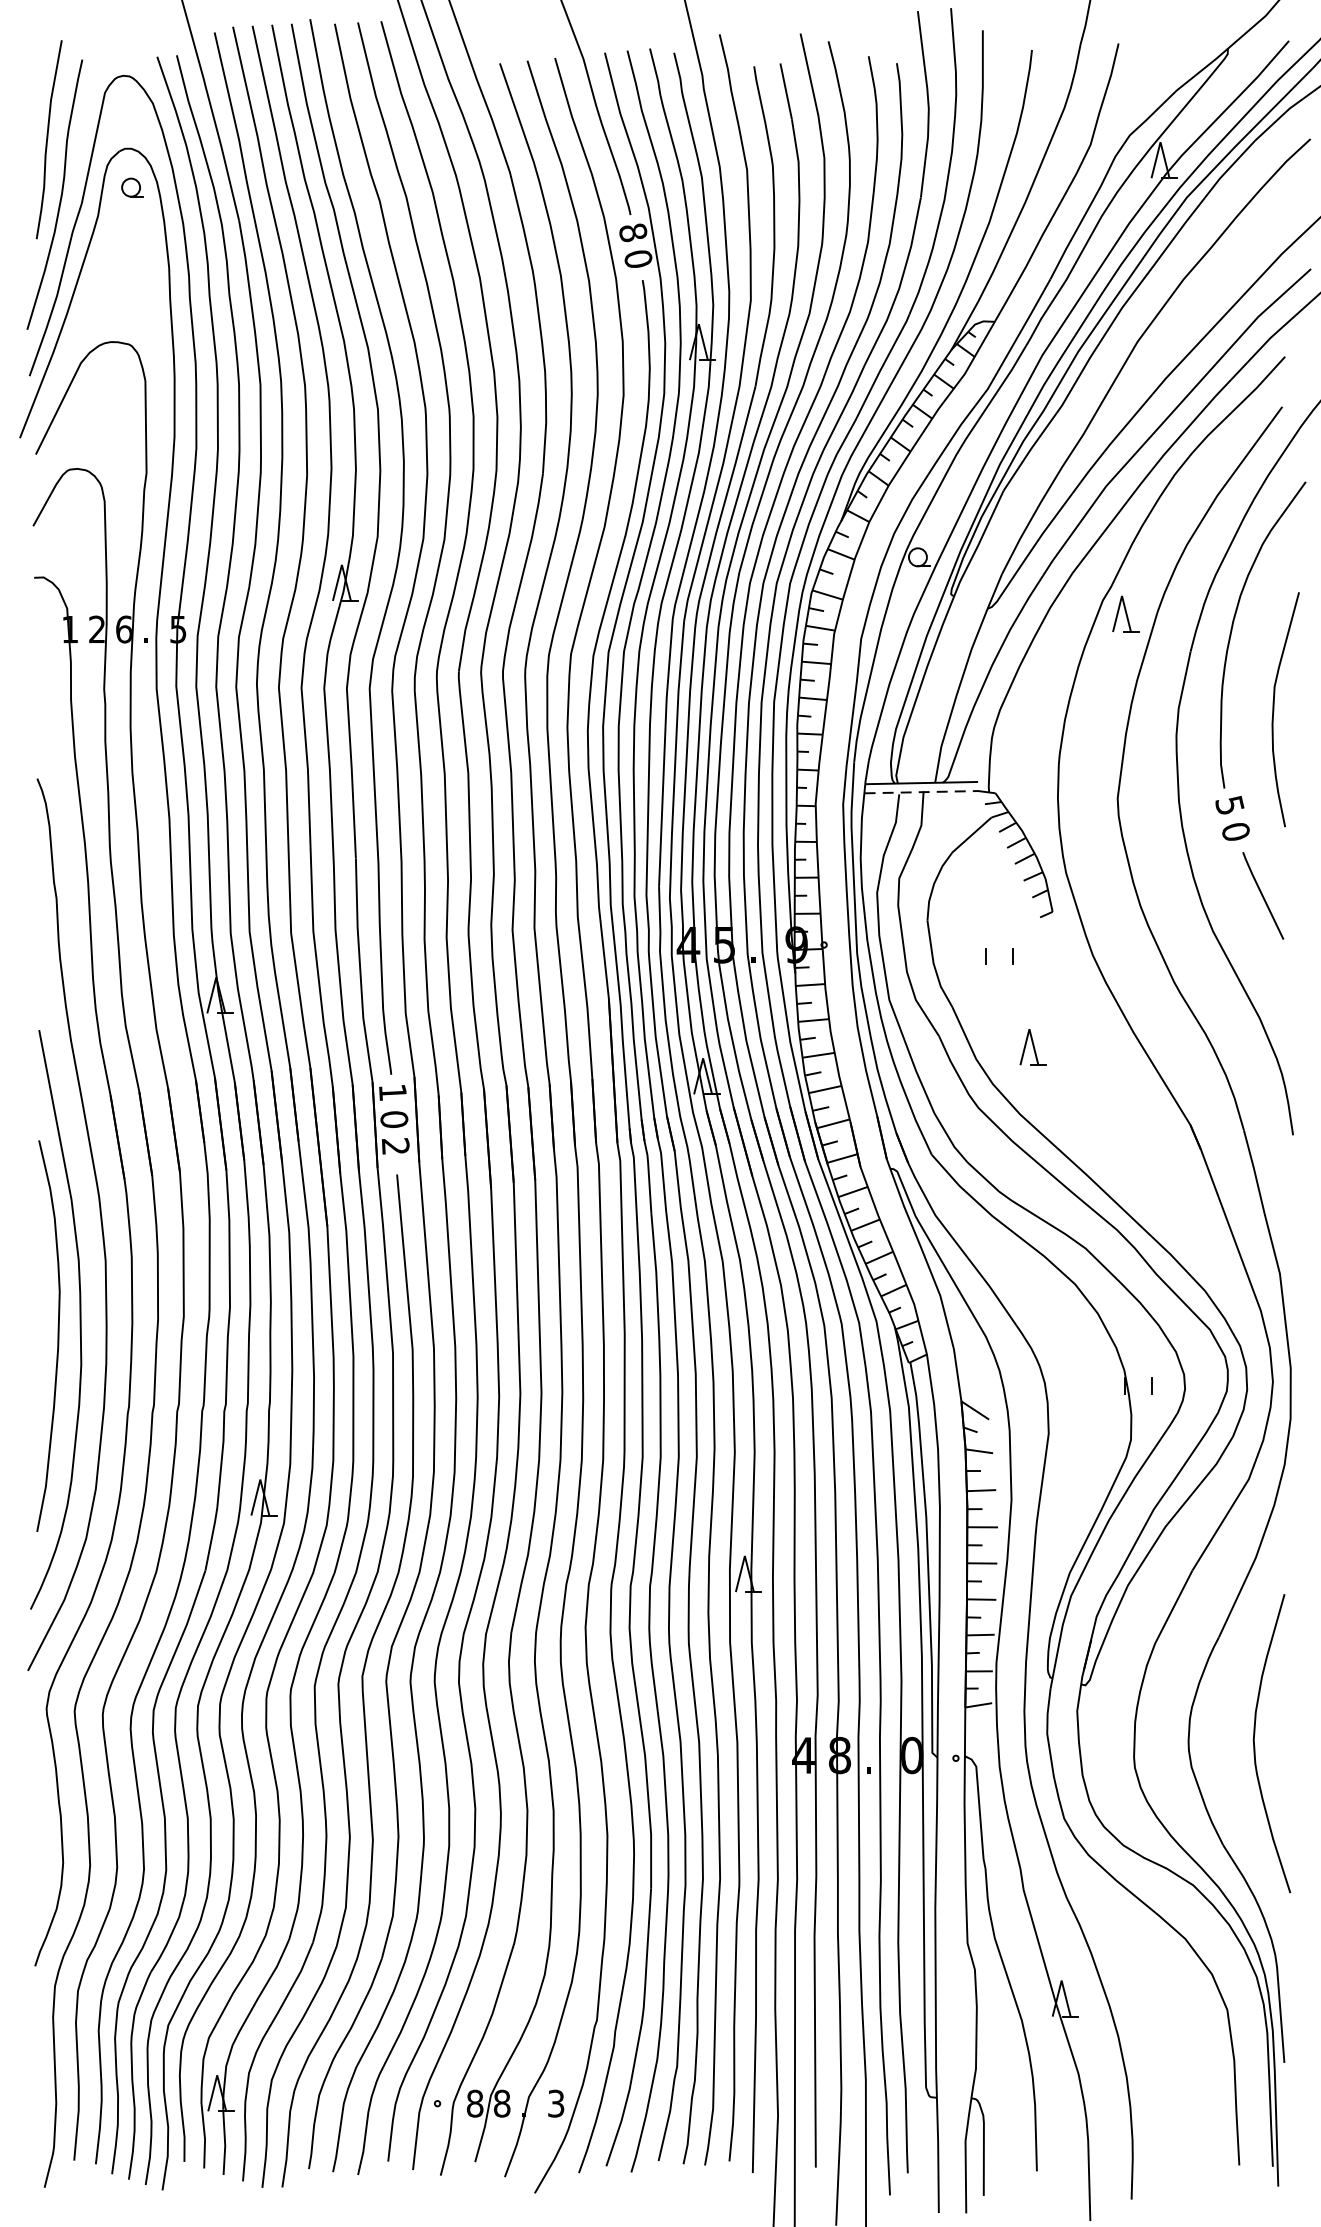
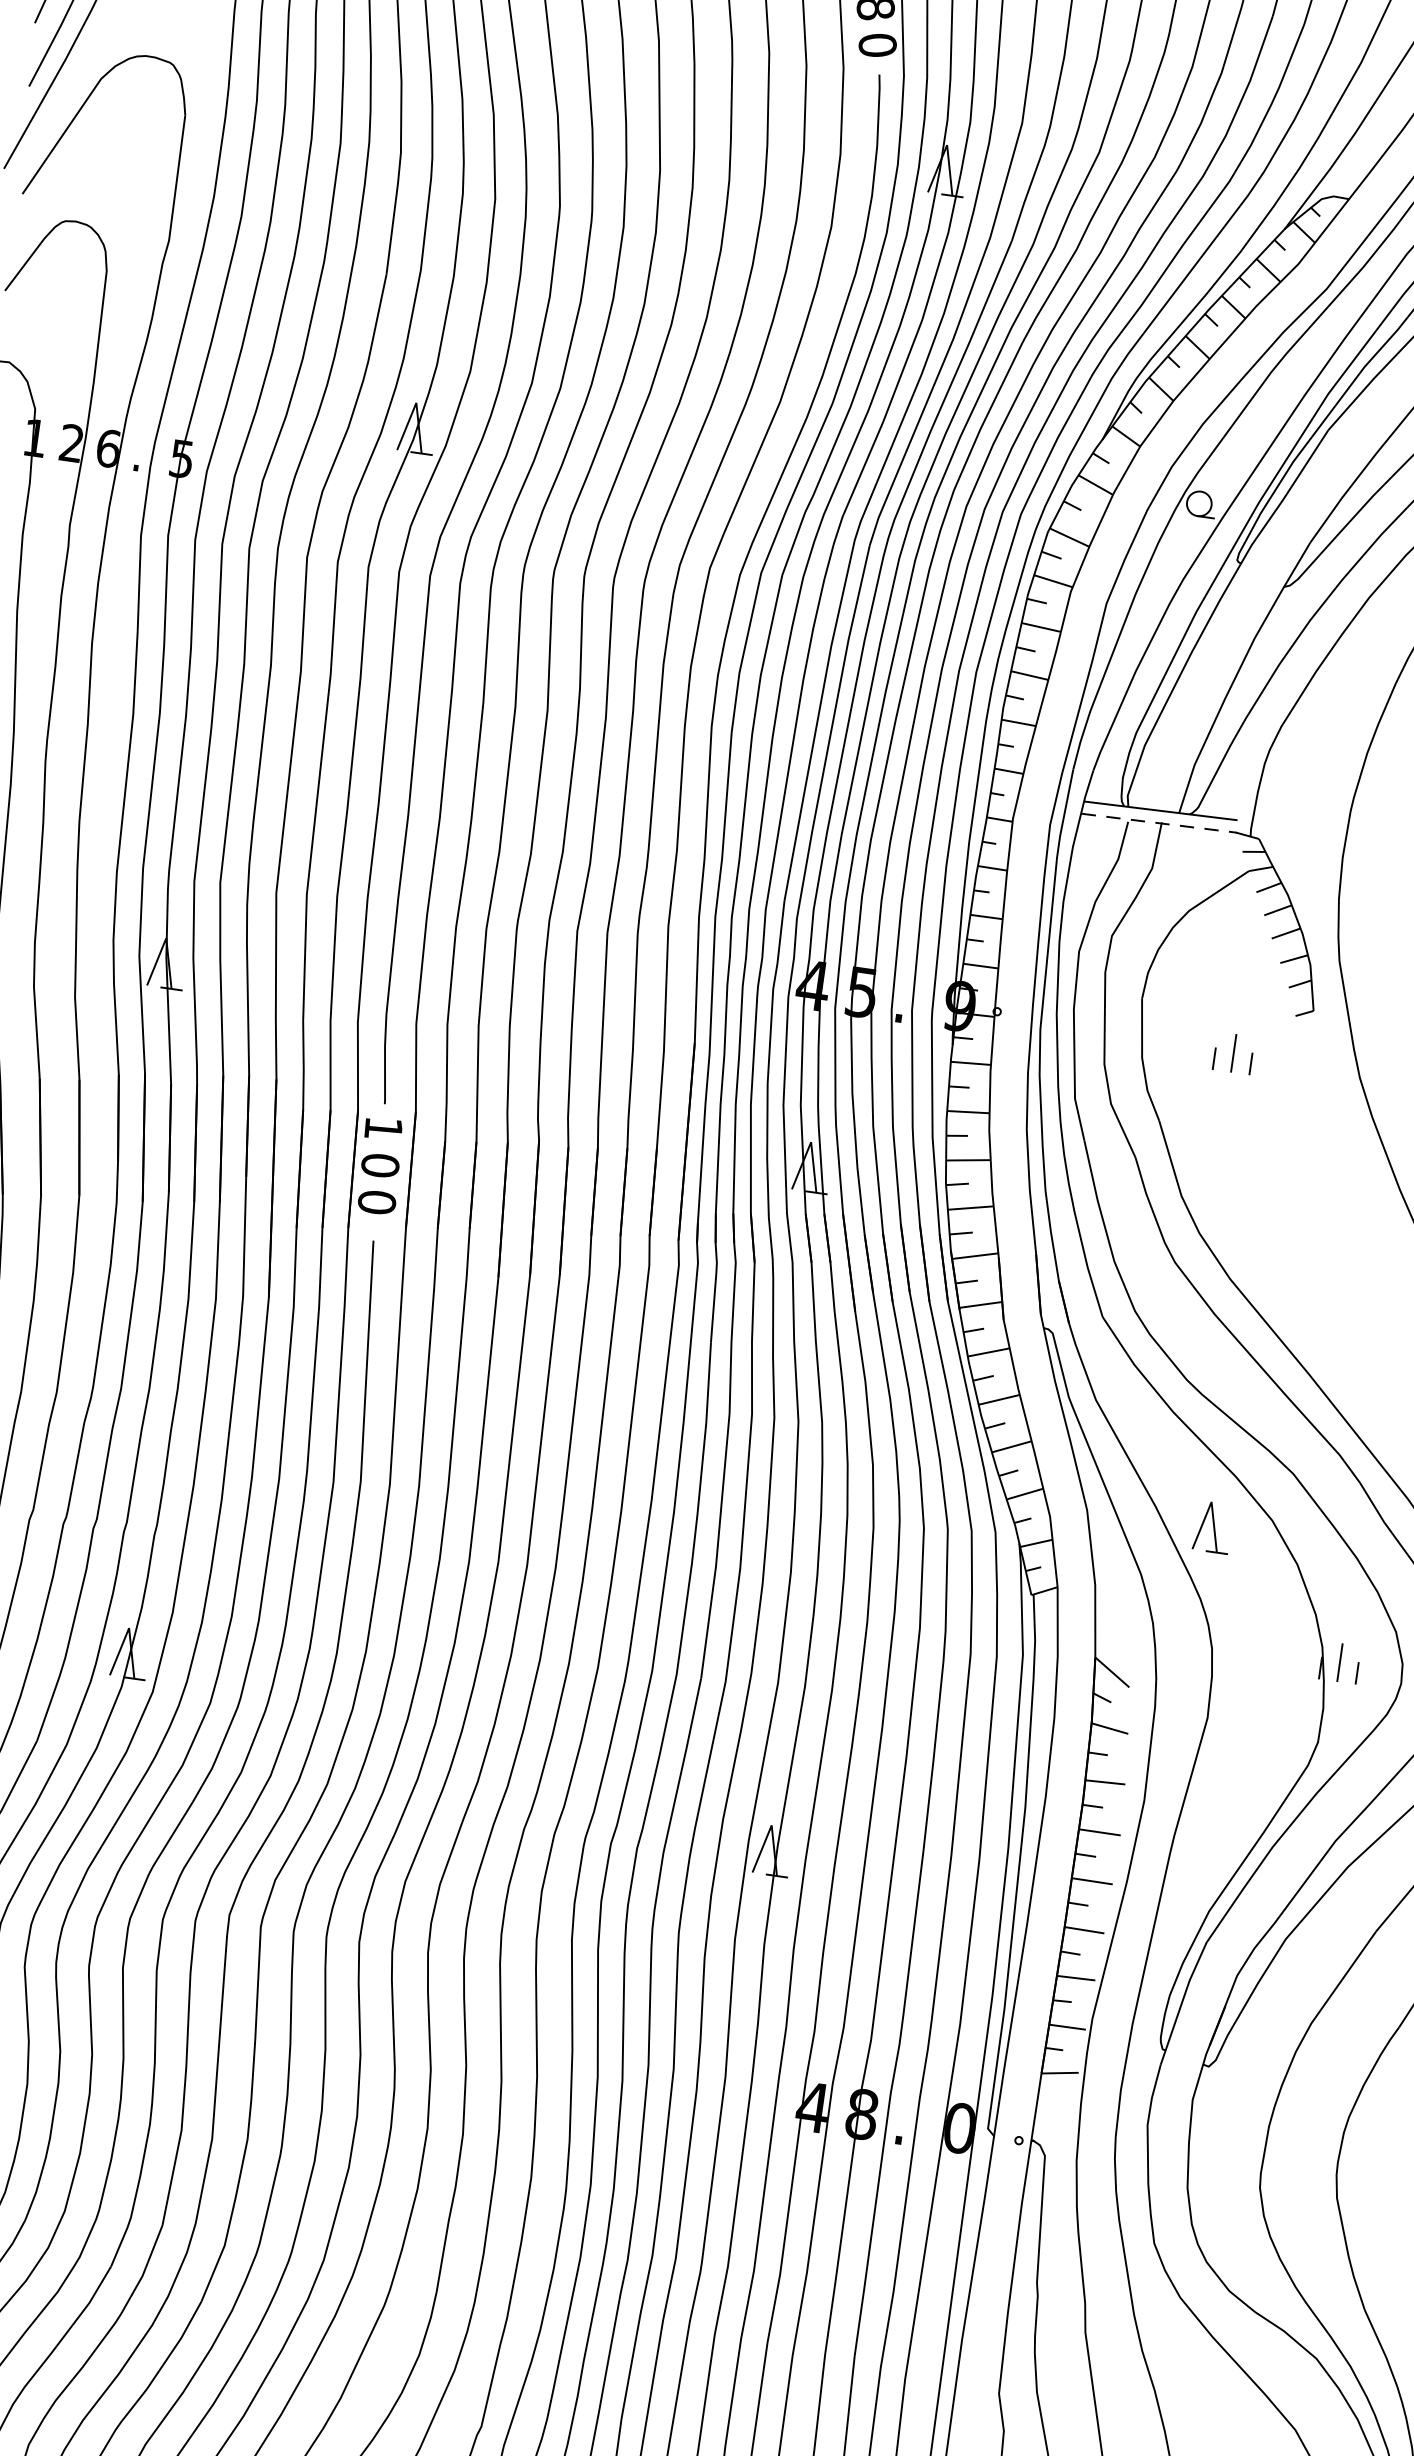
line: (999, 950) -> (1234, 1053), added
part: (1032, 1047) -> (1212, 1527), moved
text: (395, 1146) -> (376, 1202), 2 -> 0
line: (1138, 1379) -> (1339, 1661), added

